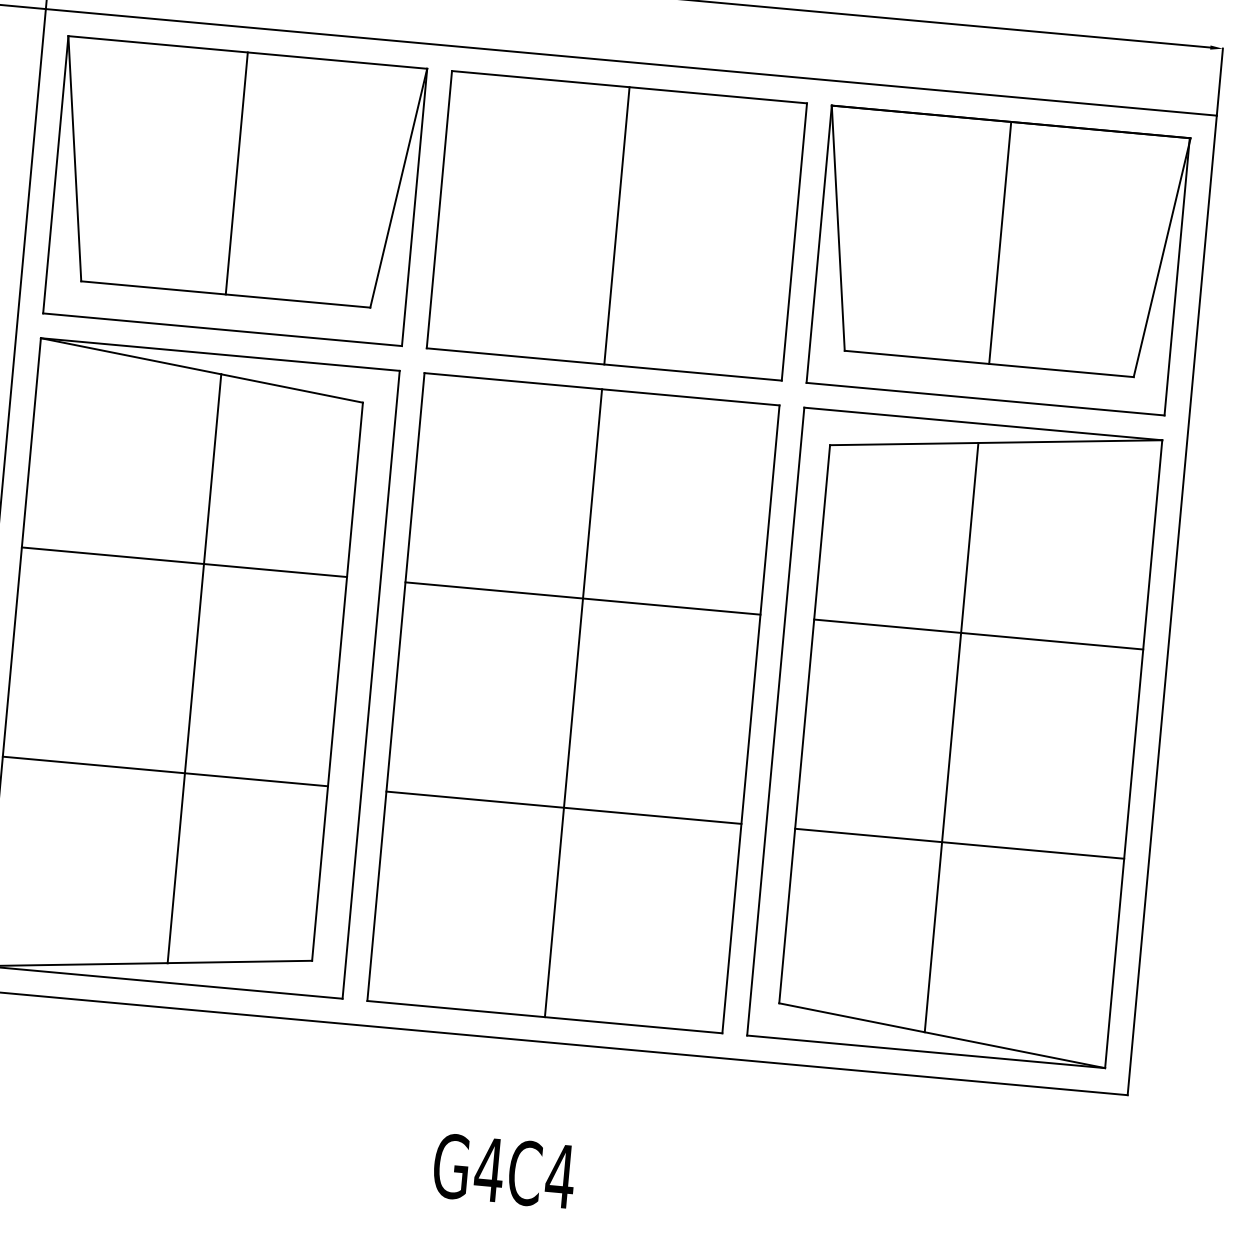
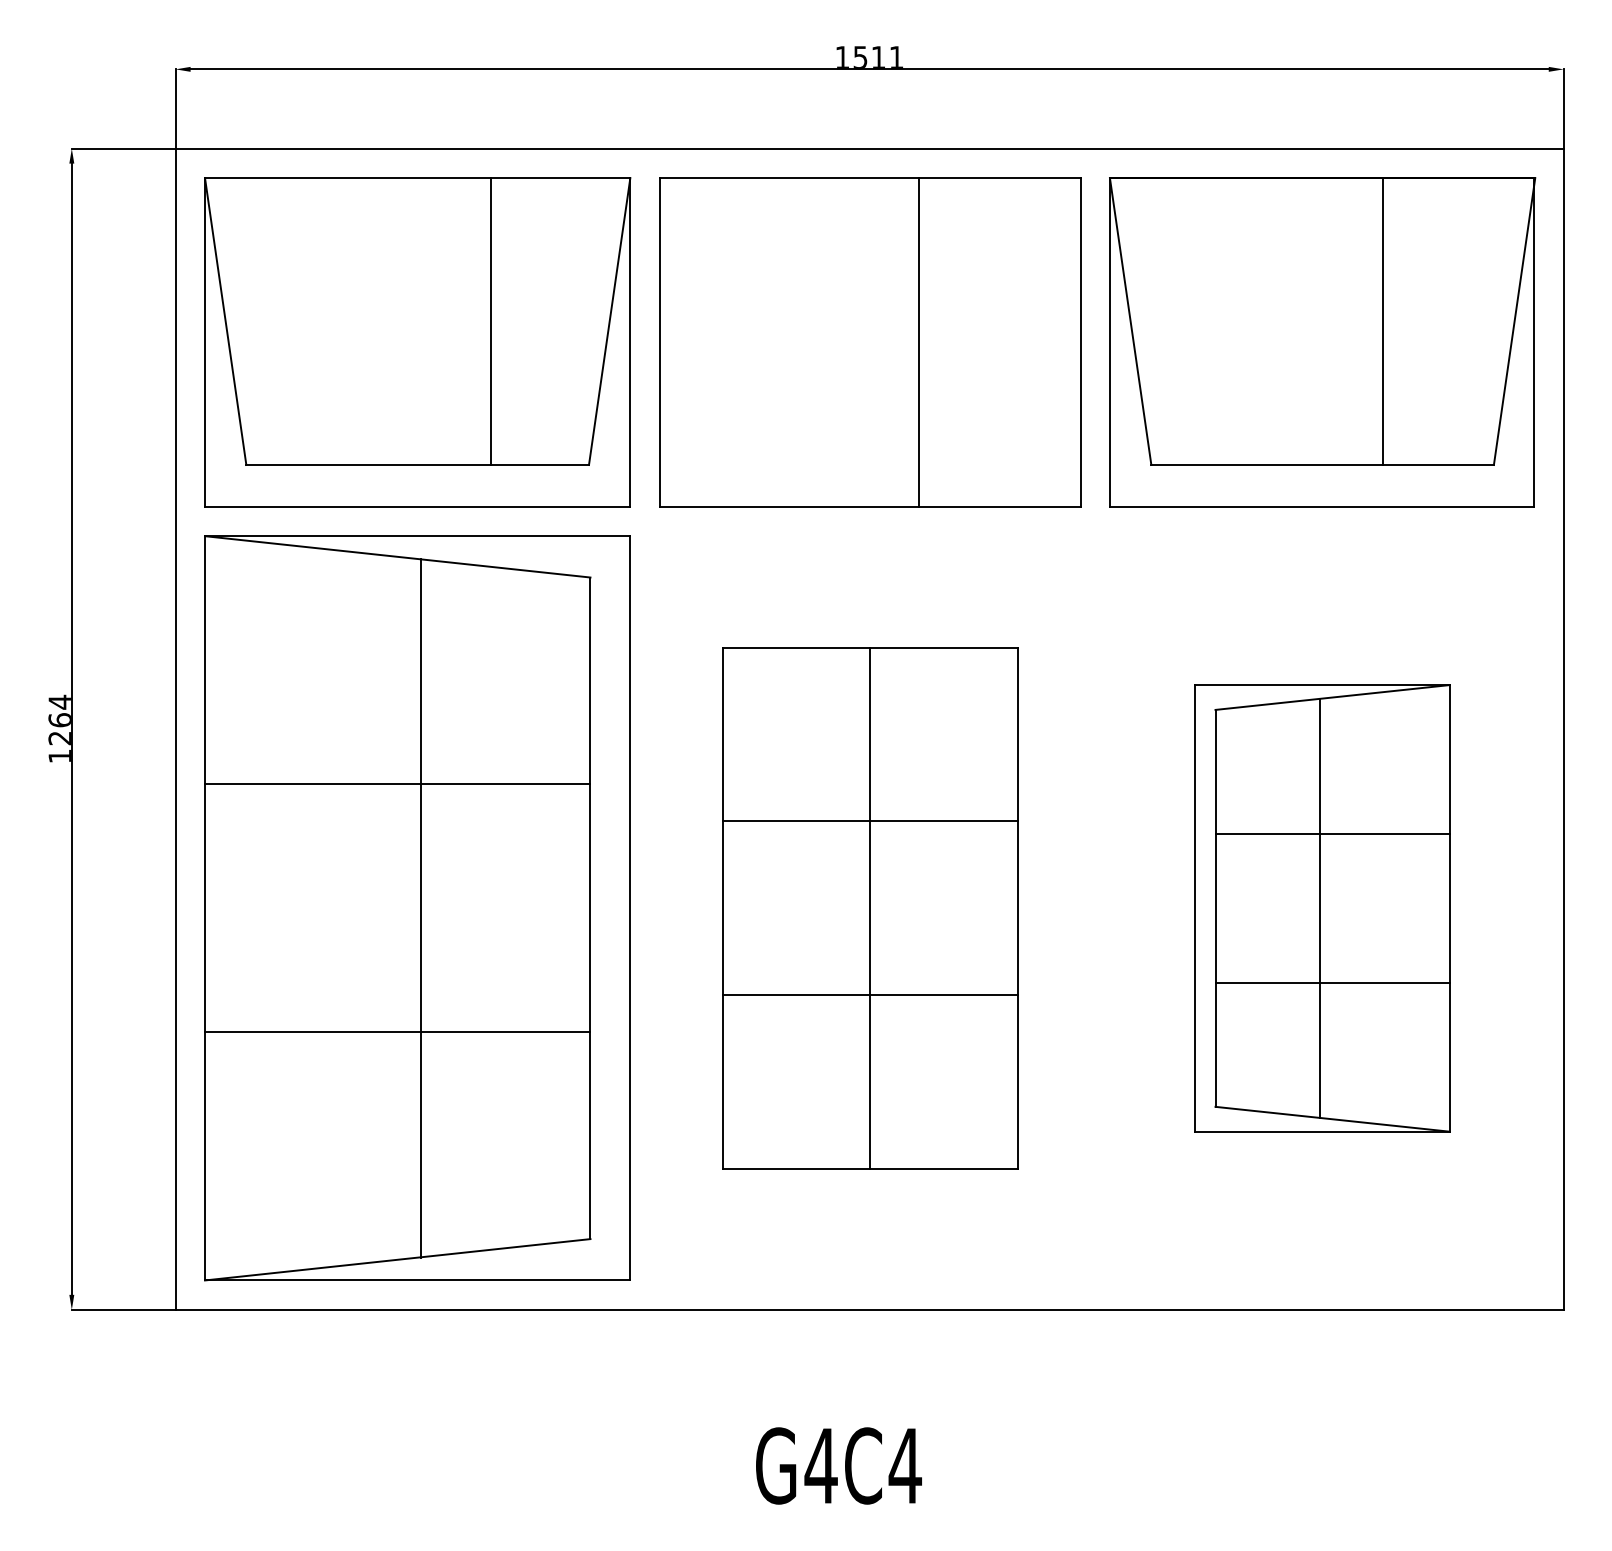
line: (236, 173) -> (490, 321), moved
line: (617, 225) -> (919, 342), moved
line: (1000, 242) -> (1382, 321), moved
part: (573, 702) -> (870, 907), size x0.7
part: (955, 738) -> (1322, 908), size x0.6

